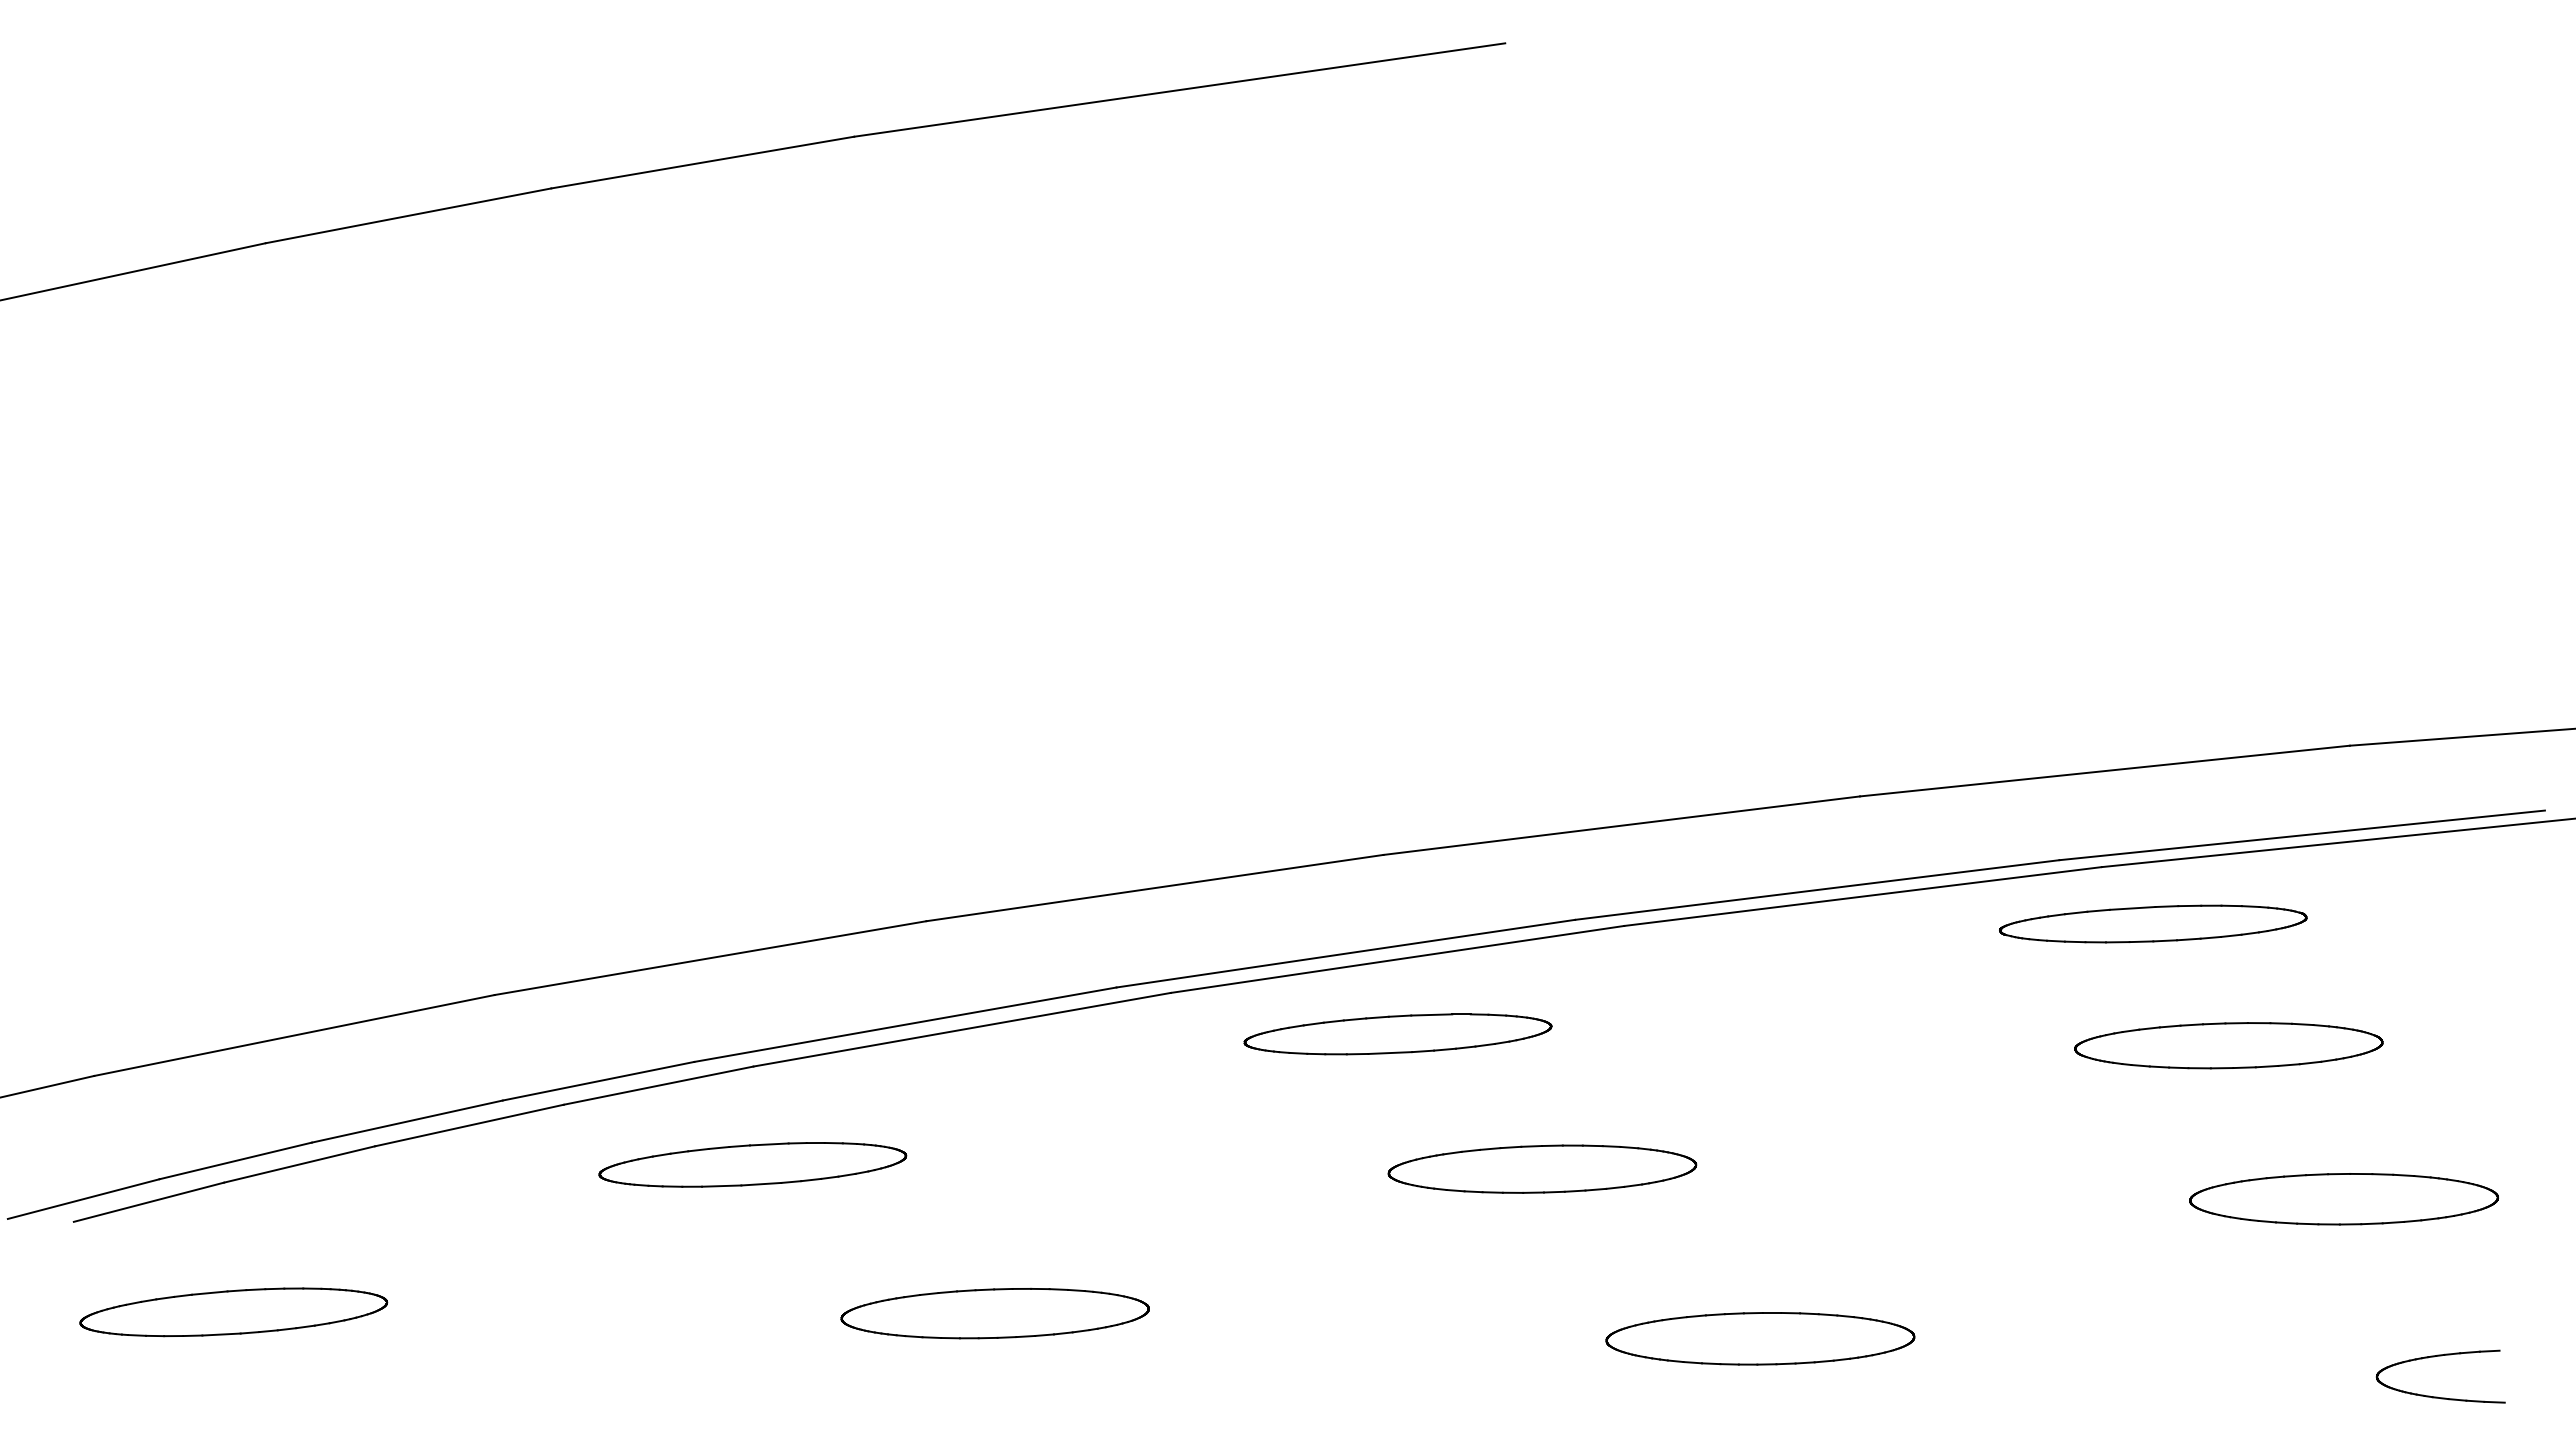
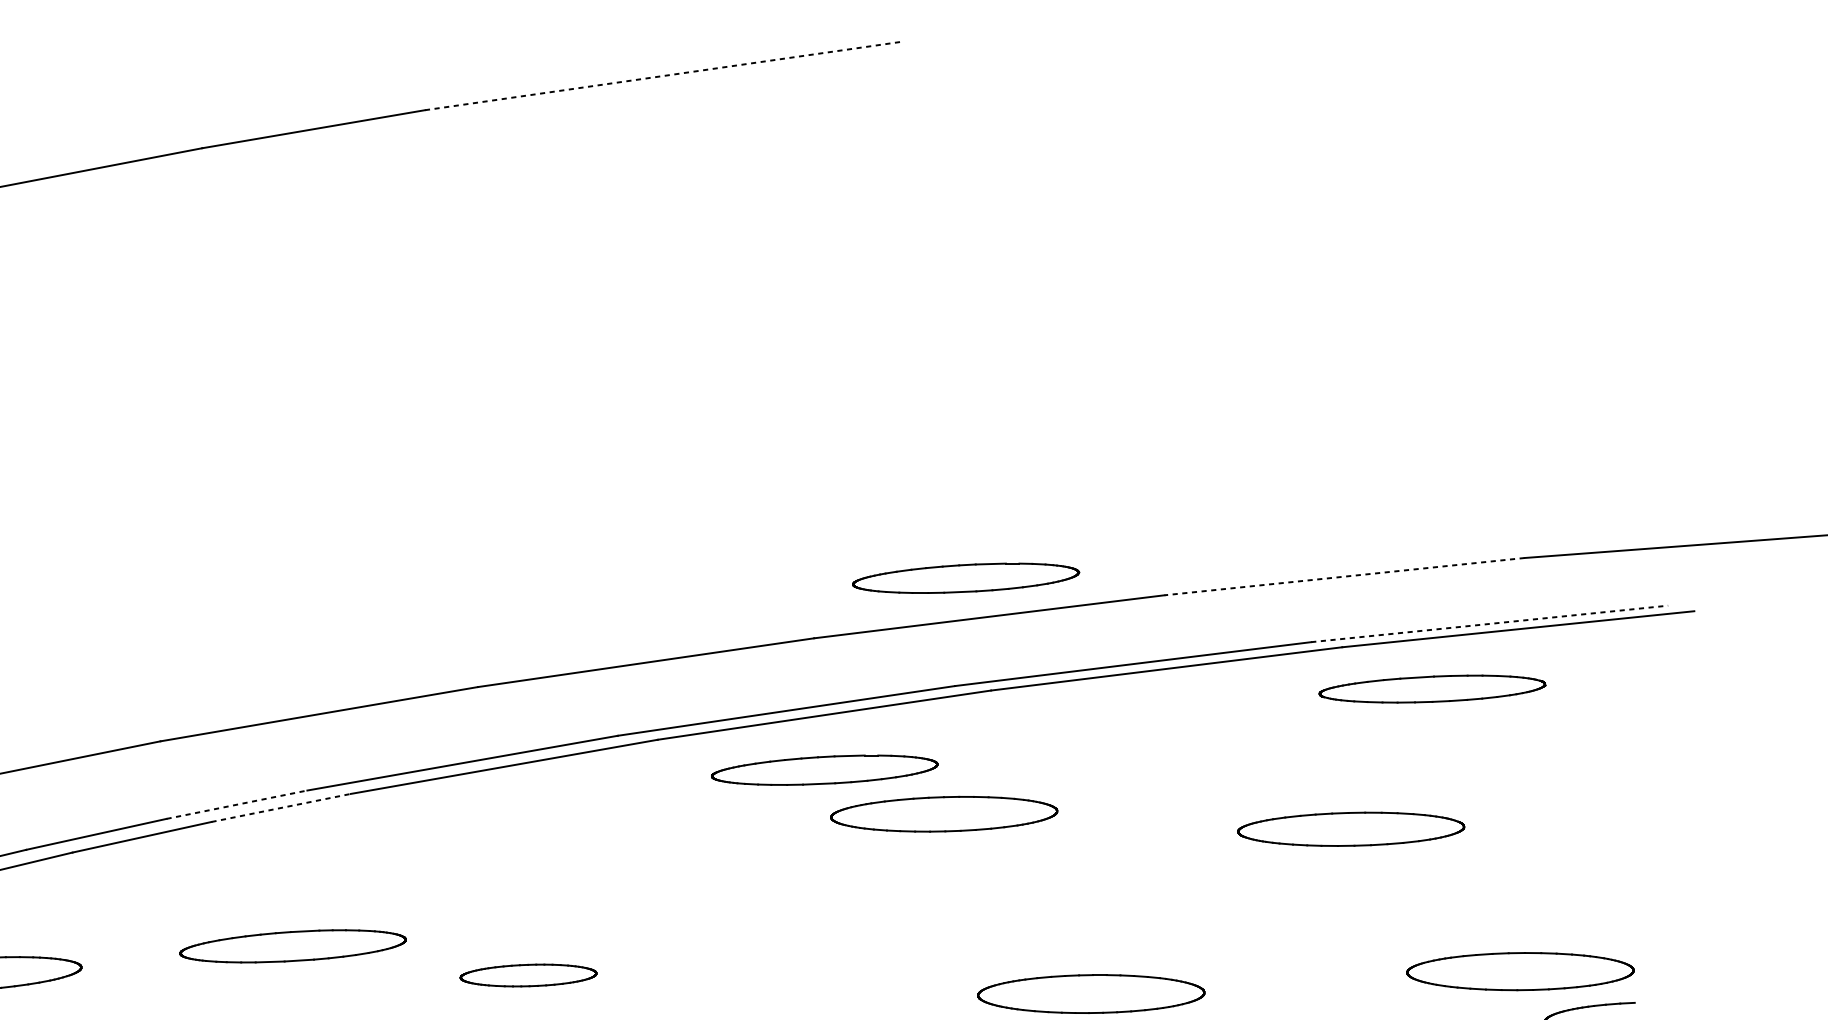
line: (1179, 90) -> (664, 76), solid -> dashed
line: (2104, 771) -> (1344, 576), solid -> dashed
part: (1589, 773) -> (965, 578), added
line: (2302, 835) -> (1489, 624), solid -> dashed
part: (2153, 923) -> (1432, 688), moved
part: (2228, 1045) -> (1350, 829), moved
line: (598, 1081) -> (236, 804), solid -> dashed
line: (658, 1085) -> (281, 807), solid -> dashed
part: (752, 1164) -> (292, 946), moved
part: (1542, 1168) -> (944, 813), moved
part: (2343, 1199) -> (1520, 971), moved
part: (994, 1313) -> (528, 975), size x0.6

